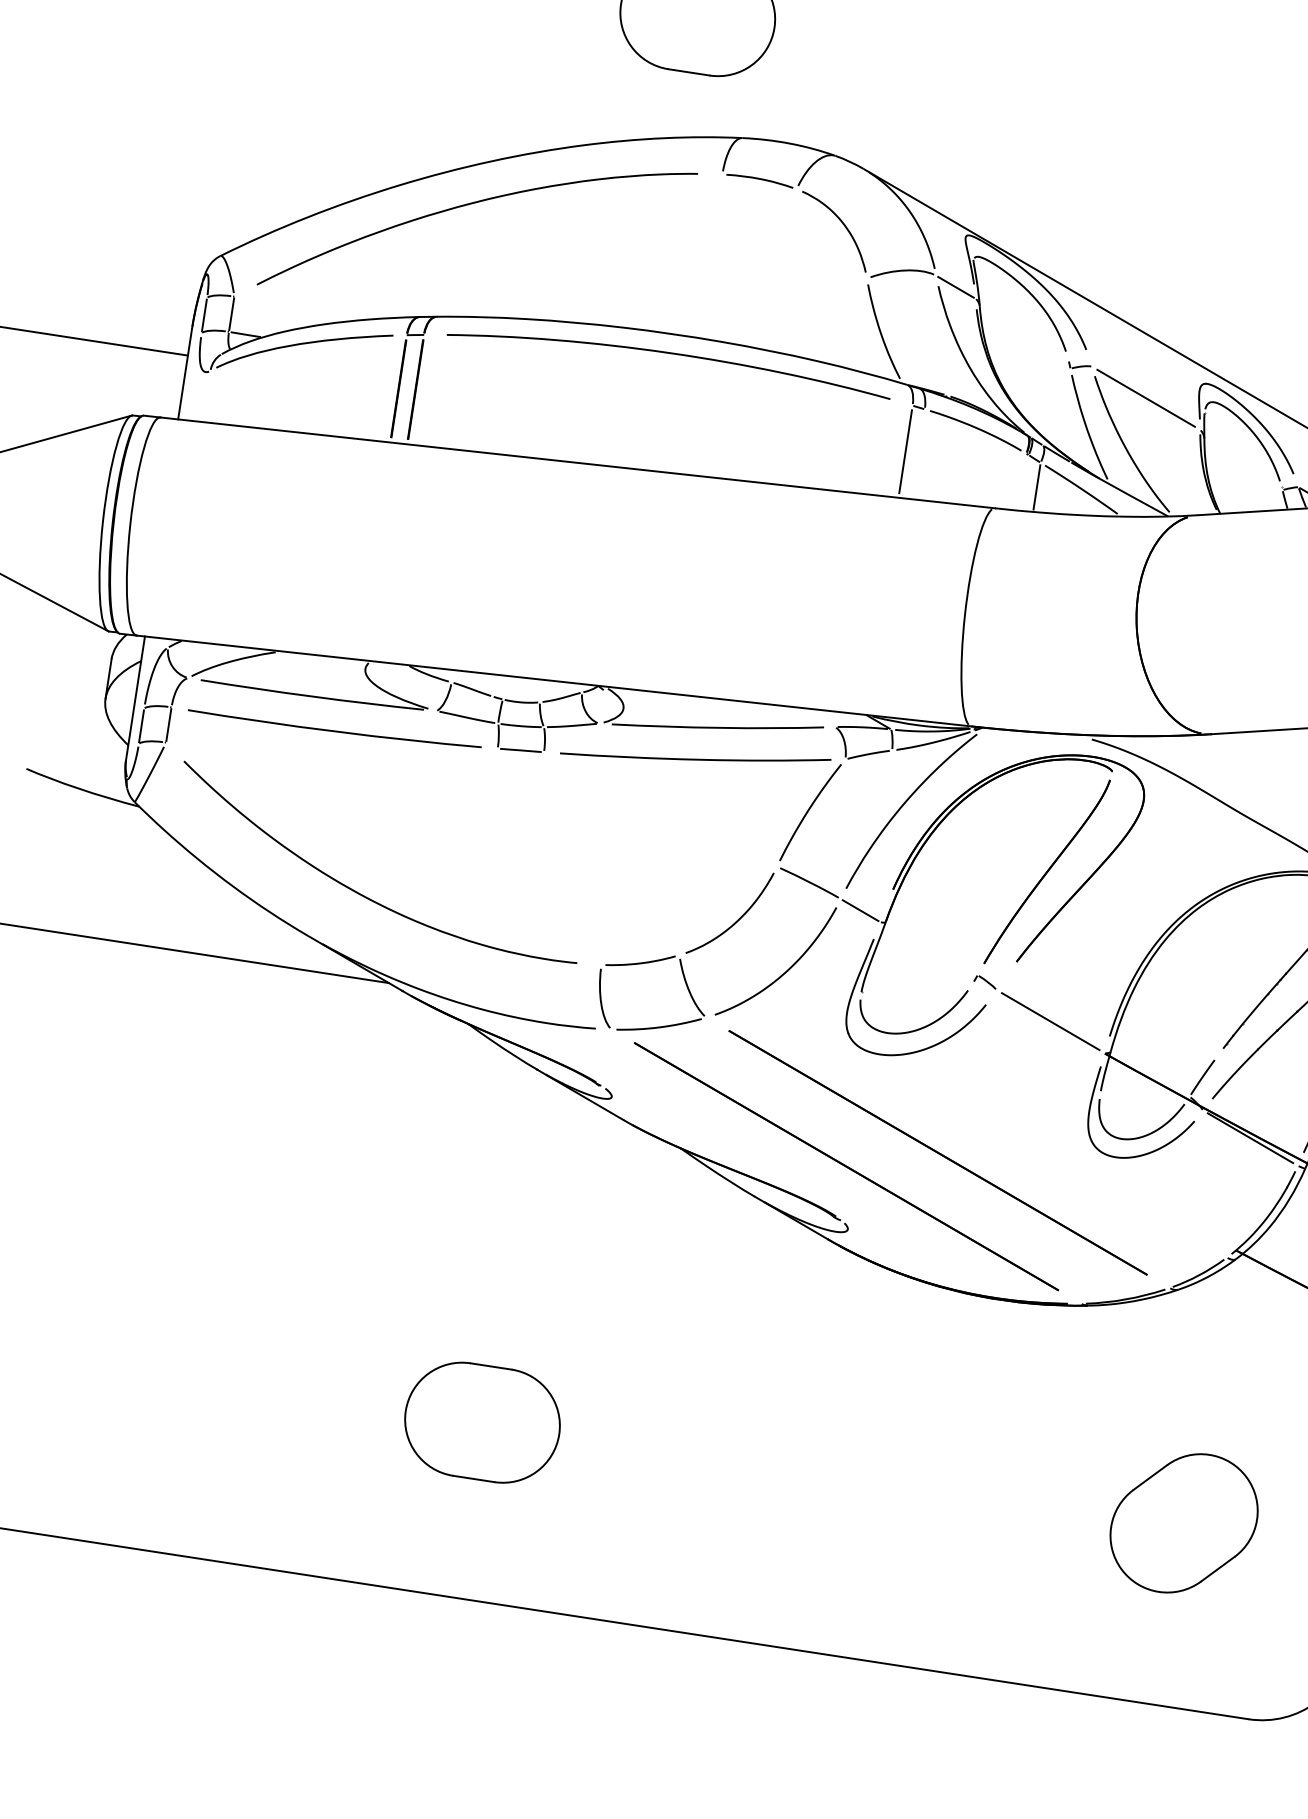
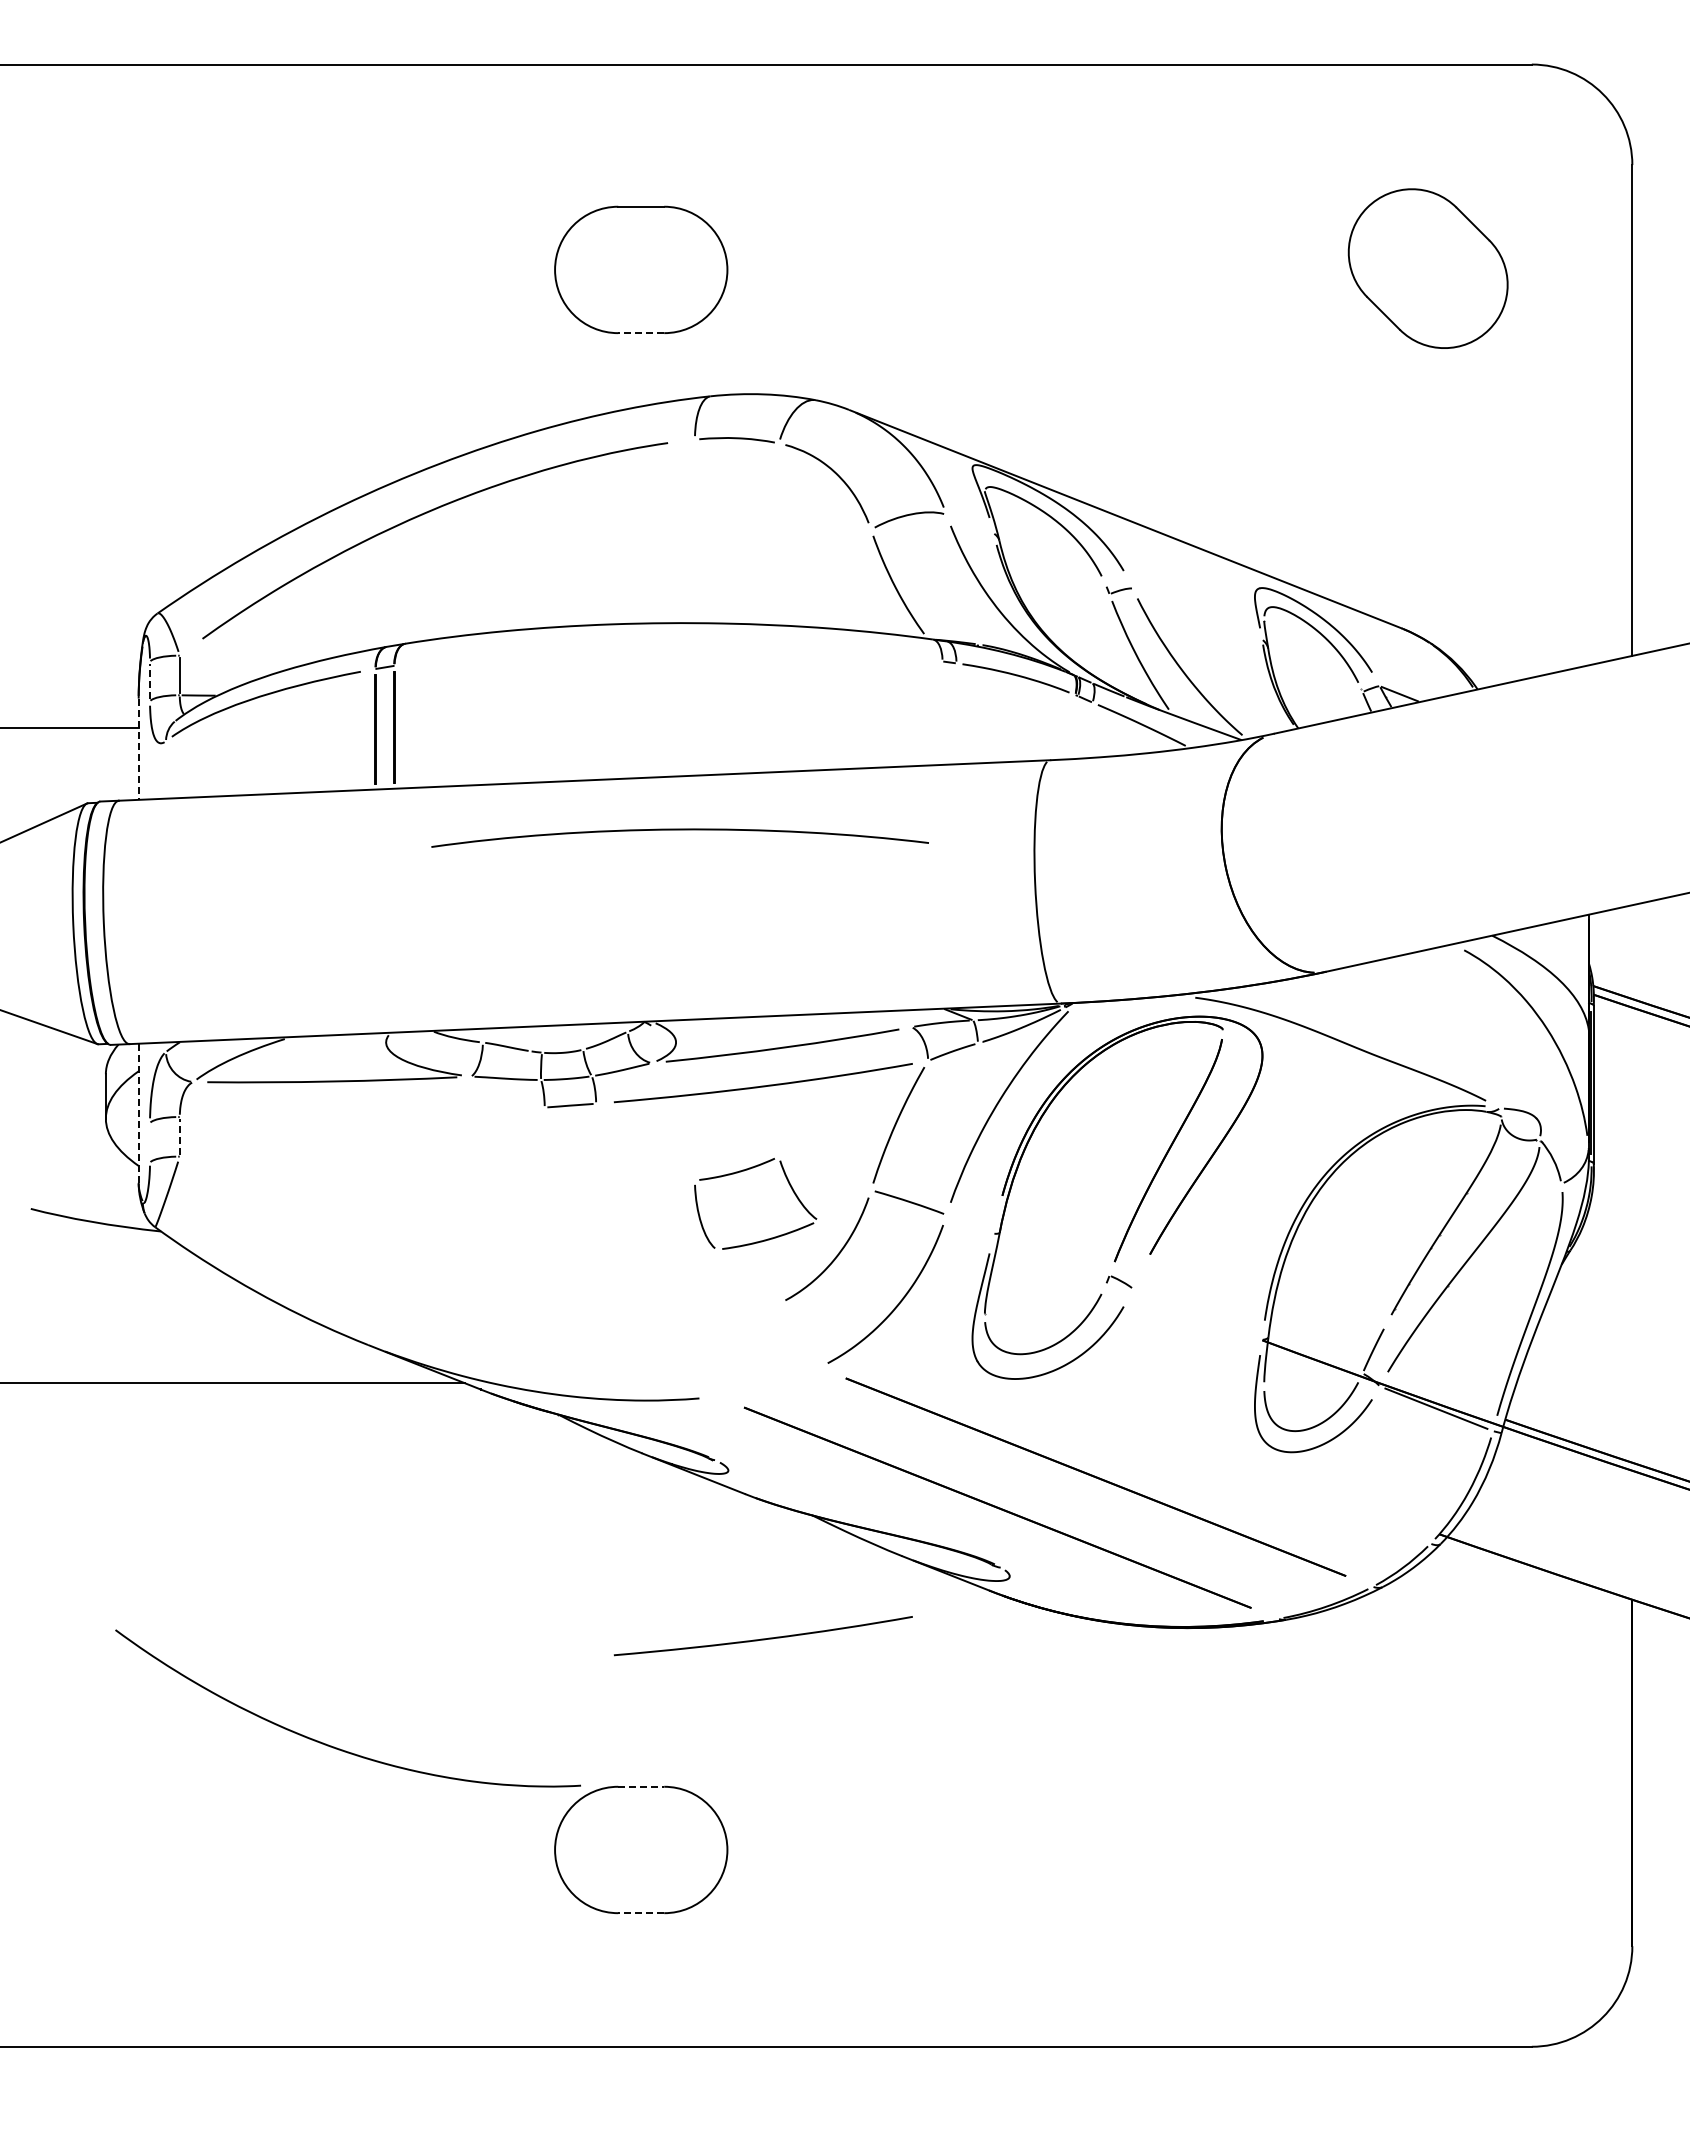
line: (689, 72) -> (641, 333), solid -> dashed
line: (955, 286) -> (969, 523), removed
line: (204, 315) -> (150, 681), solid -> dashed
curve: (669, 354) -> (679, 830), moved
line: (184, 374) -> (138, 749), solid -> dashed
line: (1146, 398) -> (1197, 614), removed
line: (905, 451) -> (942, 712), removed
line: (1036, 487) -> (1092, 730), removed
line: (135, 698) -> (138, 1113), solid -> dashed
line: (168, 724) -> (179, 1136), solid -> dashed
line: (142, 726) -> (150, 1142), removed
curve: (334, 730) -> (362, 1115), removed
curve: (363, 894) -> (334, 1746), moved
line: (859, 910) -> (969, 1224), removed
part: (646, 963) -> (744, 1171), moved
line: (1050, 1021) -> (1197, 1314), removed
curve: (619, 1250) -> (762, 1638), added
line: (491, 1366) -> (641, 1786), solid -> dashed
line: (474, 1479) -> (641, 1913), solid -> dashed
part: (1183, 1523) -> (1427, 1842), removed

